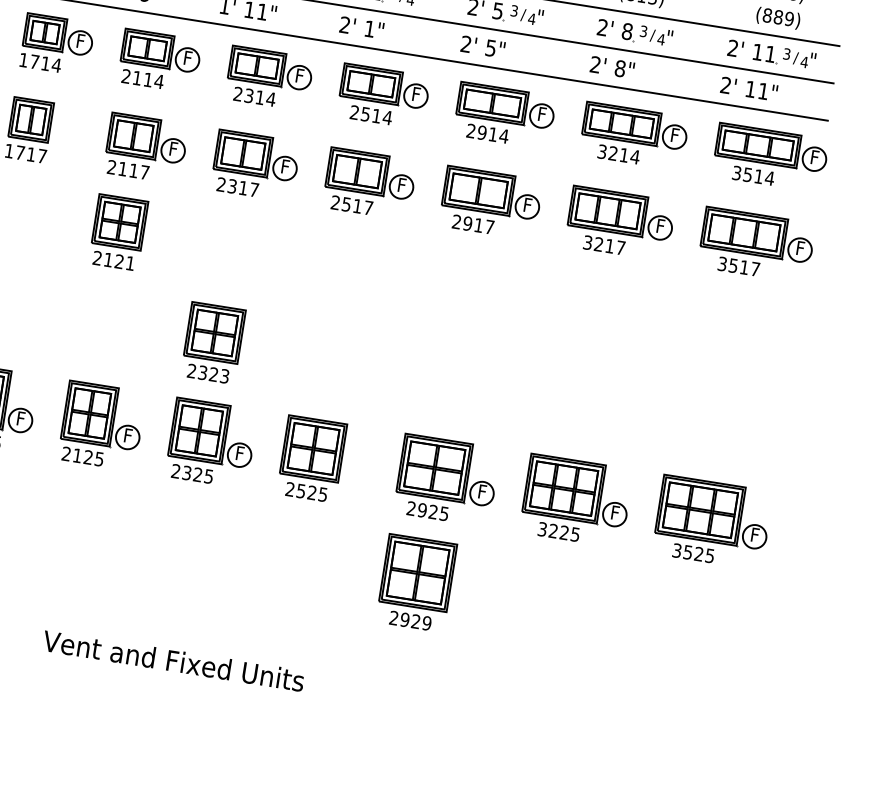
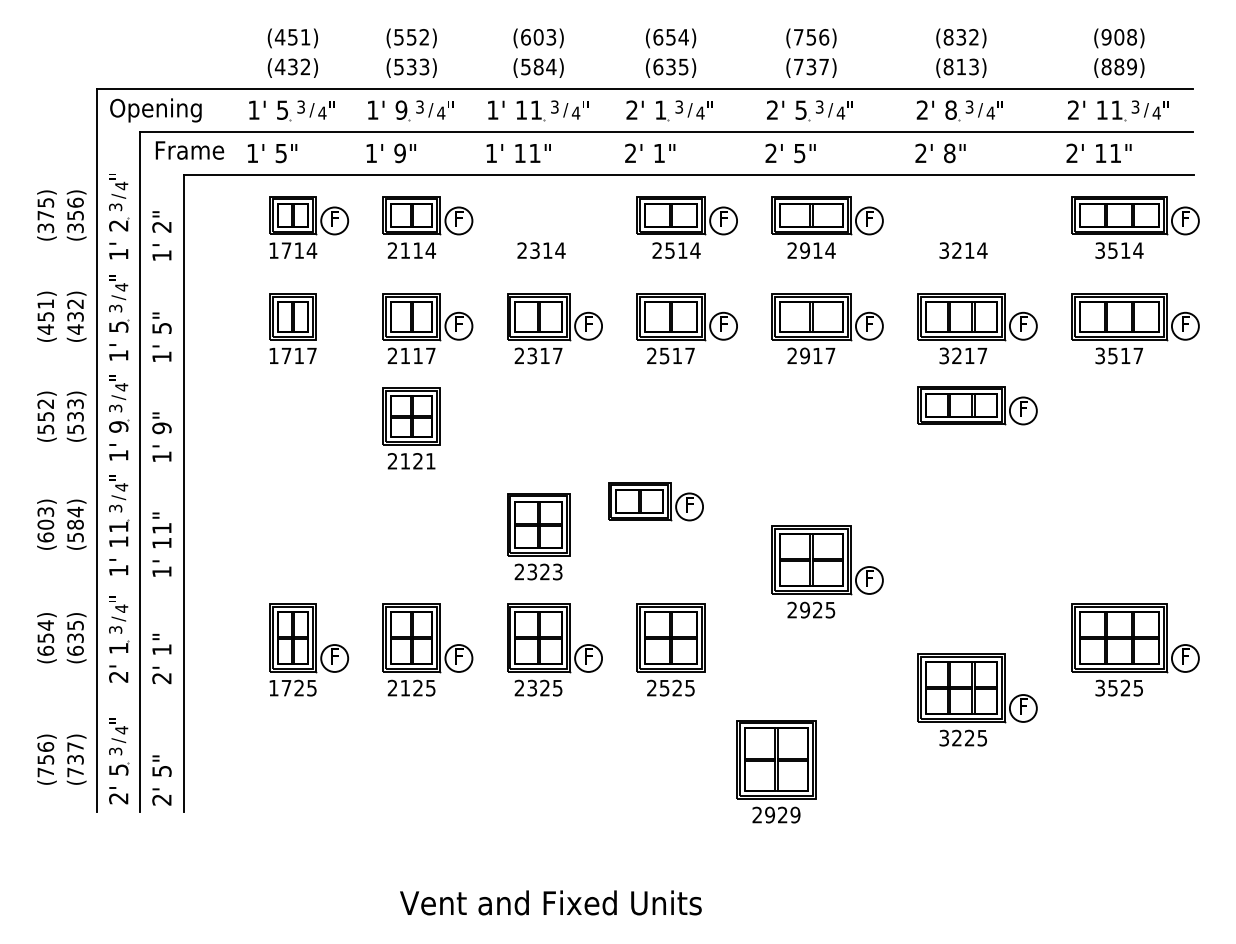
part: (270, 68) -> (655, 501), moved
part: (635, 126) -> (977, 405), moved
part: (447, 480) -> (827, 571), moved
part: (576, 500) -> (977, 699), moved
part: (416, 583) -> (776, 771), moved

